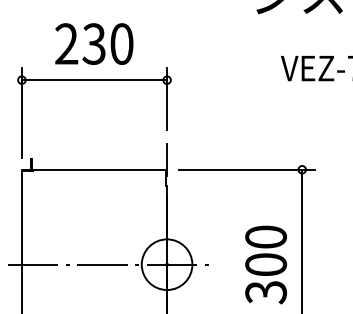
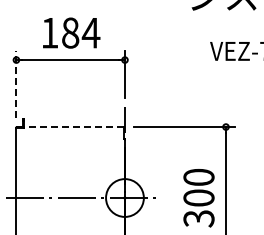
text: (94, 43) -> (70, 32), 230 -> 184
line: (22, 112) -> (16, 84), solid -> dashed
line: (99, 170) -> (74, 127), solid -> dashed

